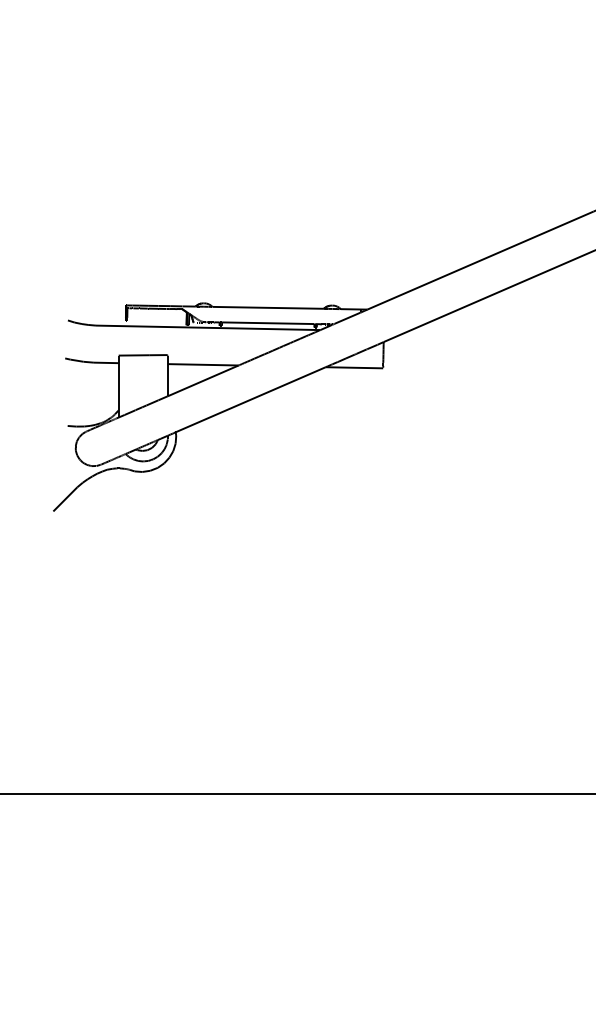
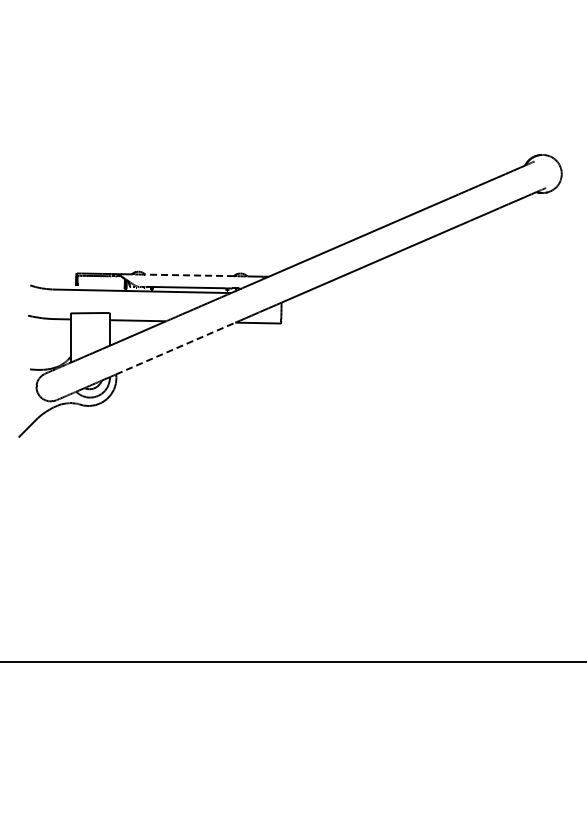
line: (267, 307) -> (189, 275), solid -> dashed
line: (251, 399) -> (176, 348), solid -> dashed

